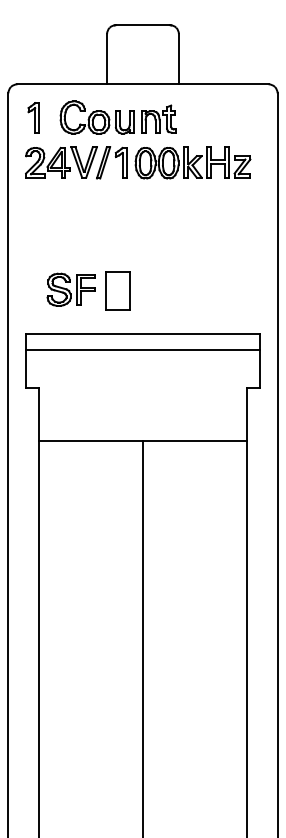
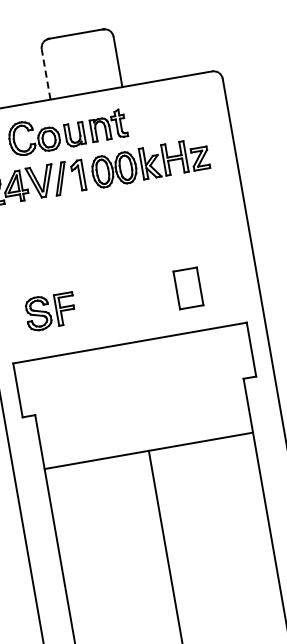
line: (107, 58) -> (46, 73), solid -> dashed
part: (117, 290) -> (188, 288), moved
line: (142, 349) -> (132, 358), removed

